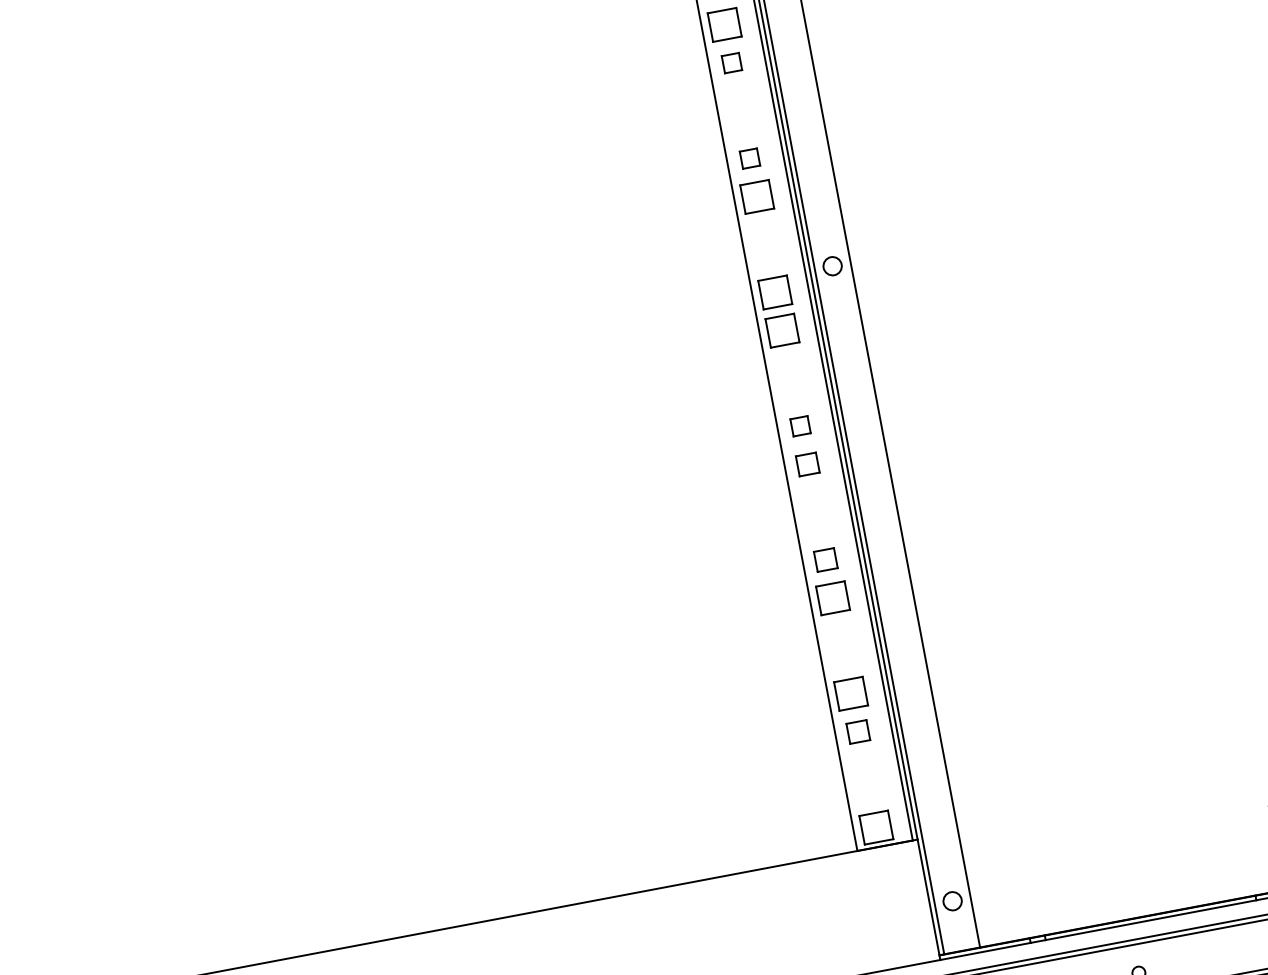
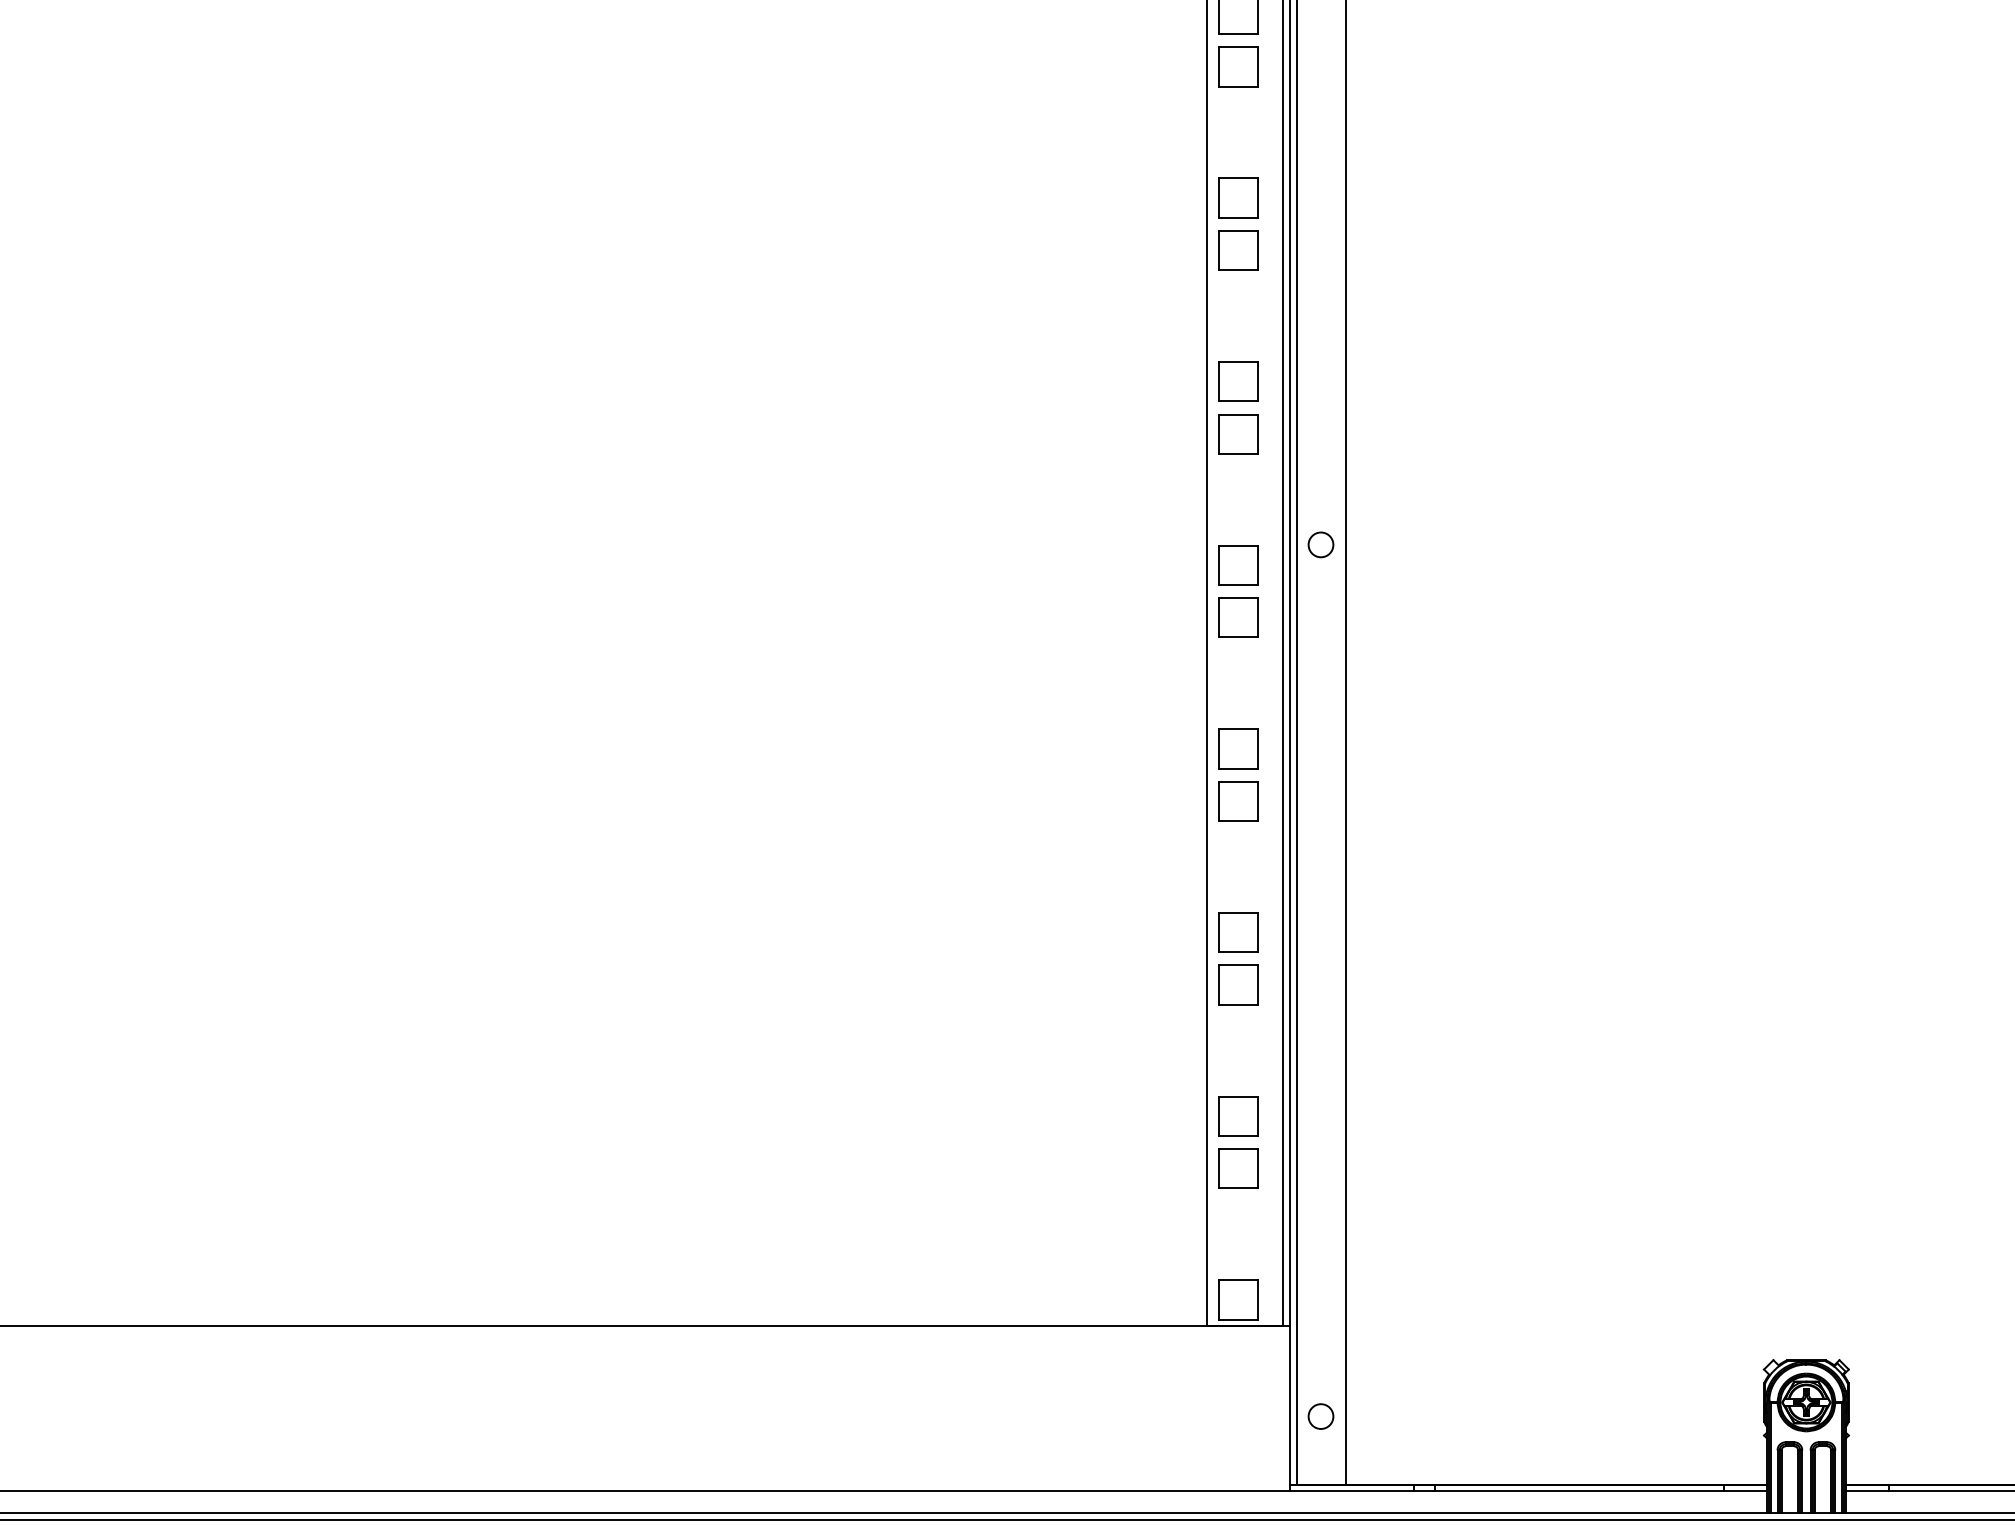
part: (732, 63) -> (1238, 250), size x1.67
part: (750, 158) -> (1238, 381), size x1.67
part: (800, 425) -> (1238, 748), size x1.67
part: (807, 464) -> (1238, 801), size x1.43
part: (825, 559) -> (1238, 932), size x1.43
part: (858, 731) -> (1238, 1168), size x1.43

